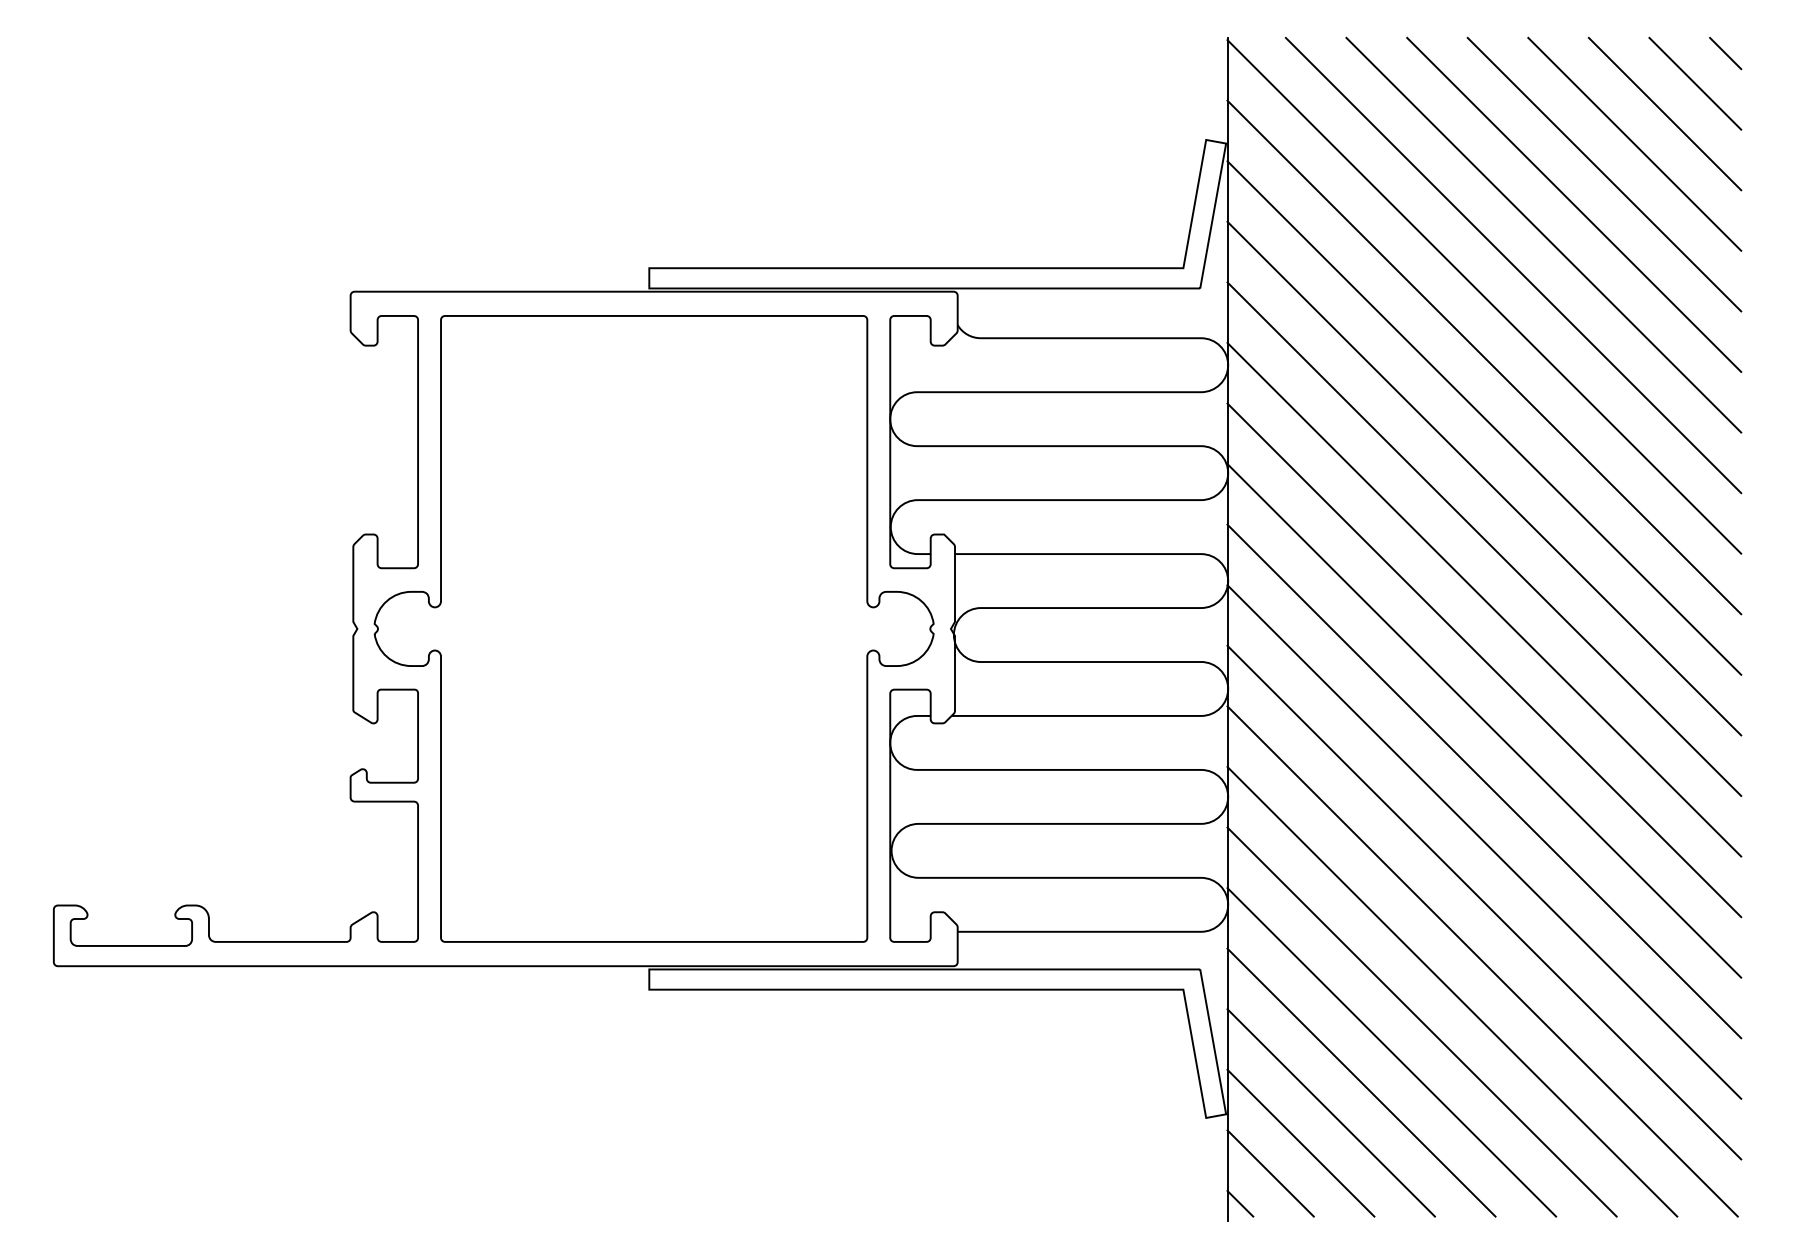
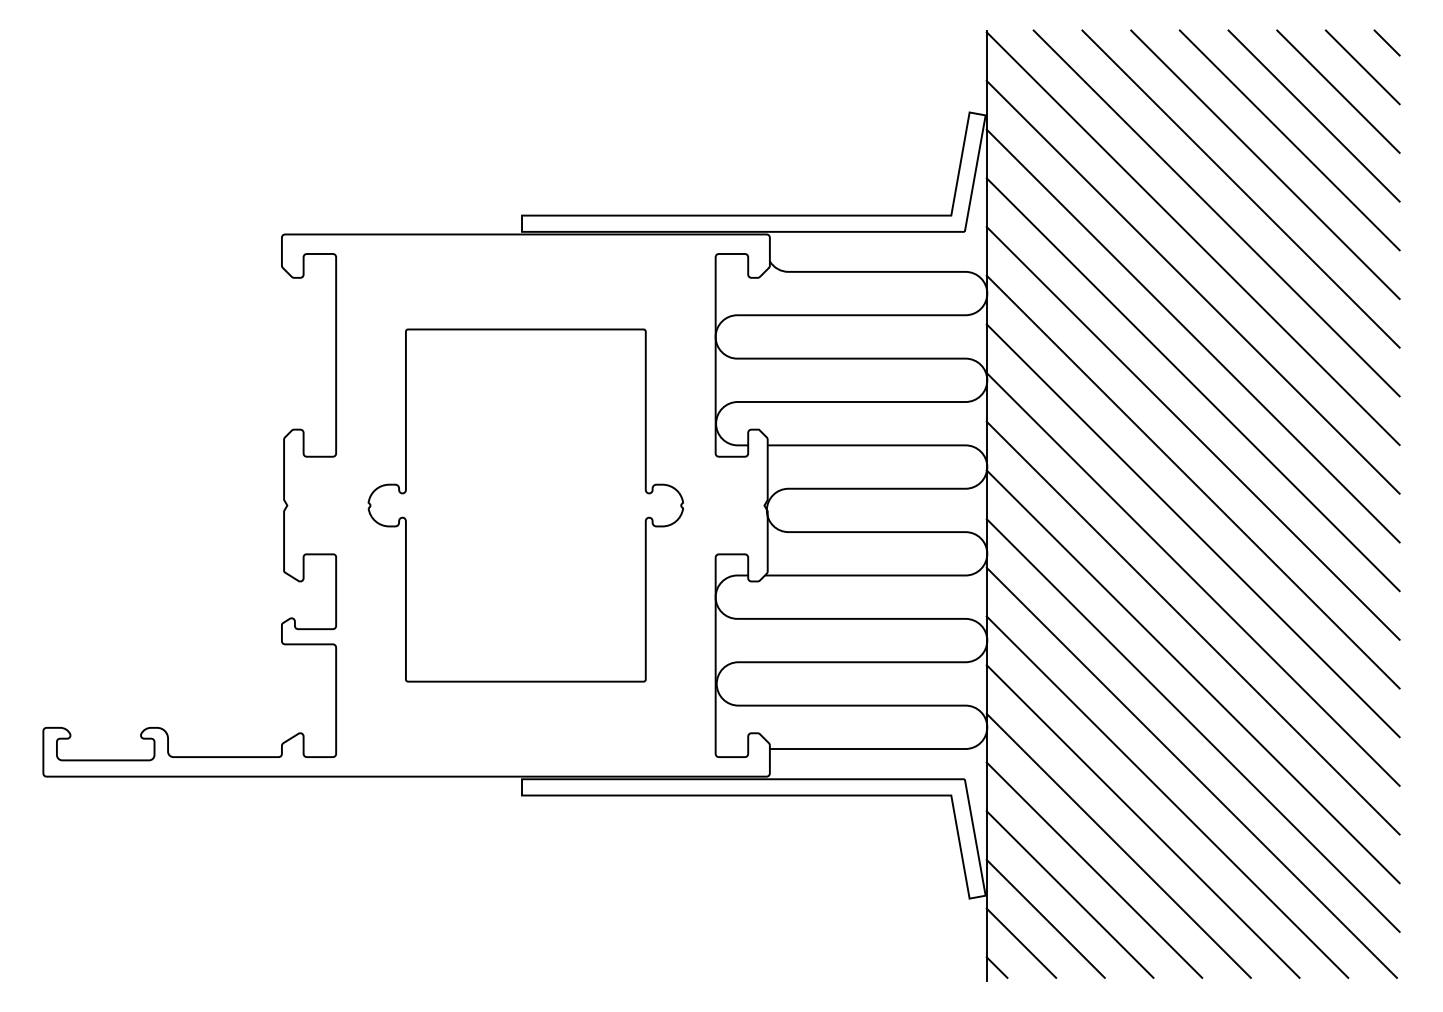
part: (653, 628) -> (525, 505), size x0.7

